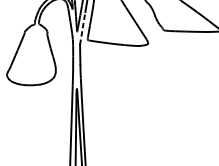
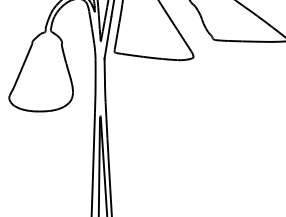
line: (83, 28) -> (108, 37), dashed -> solid

